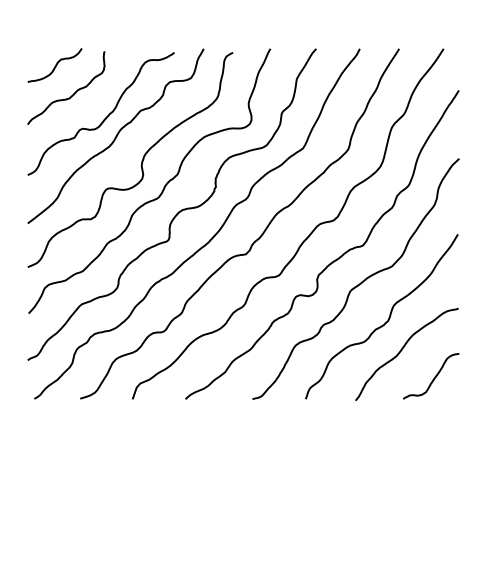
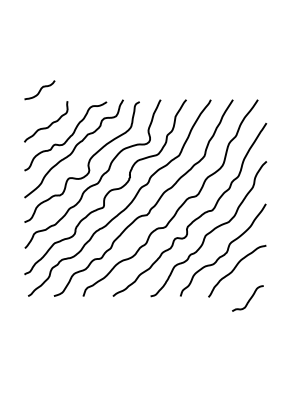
curve: (54, 66) -> (39, 90), moved
curve: (432, 377) -> (248, 299), moved

